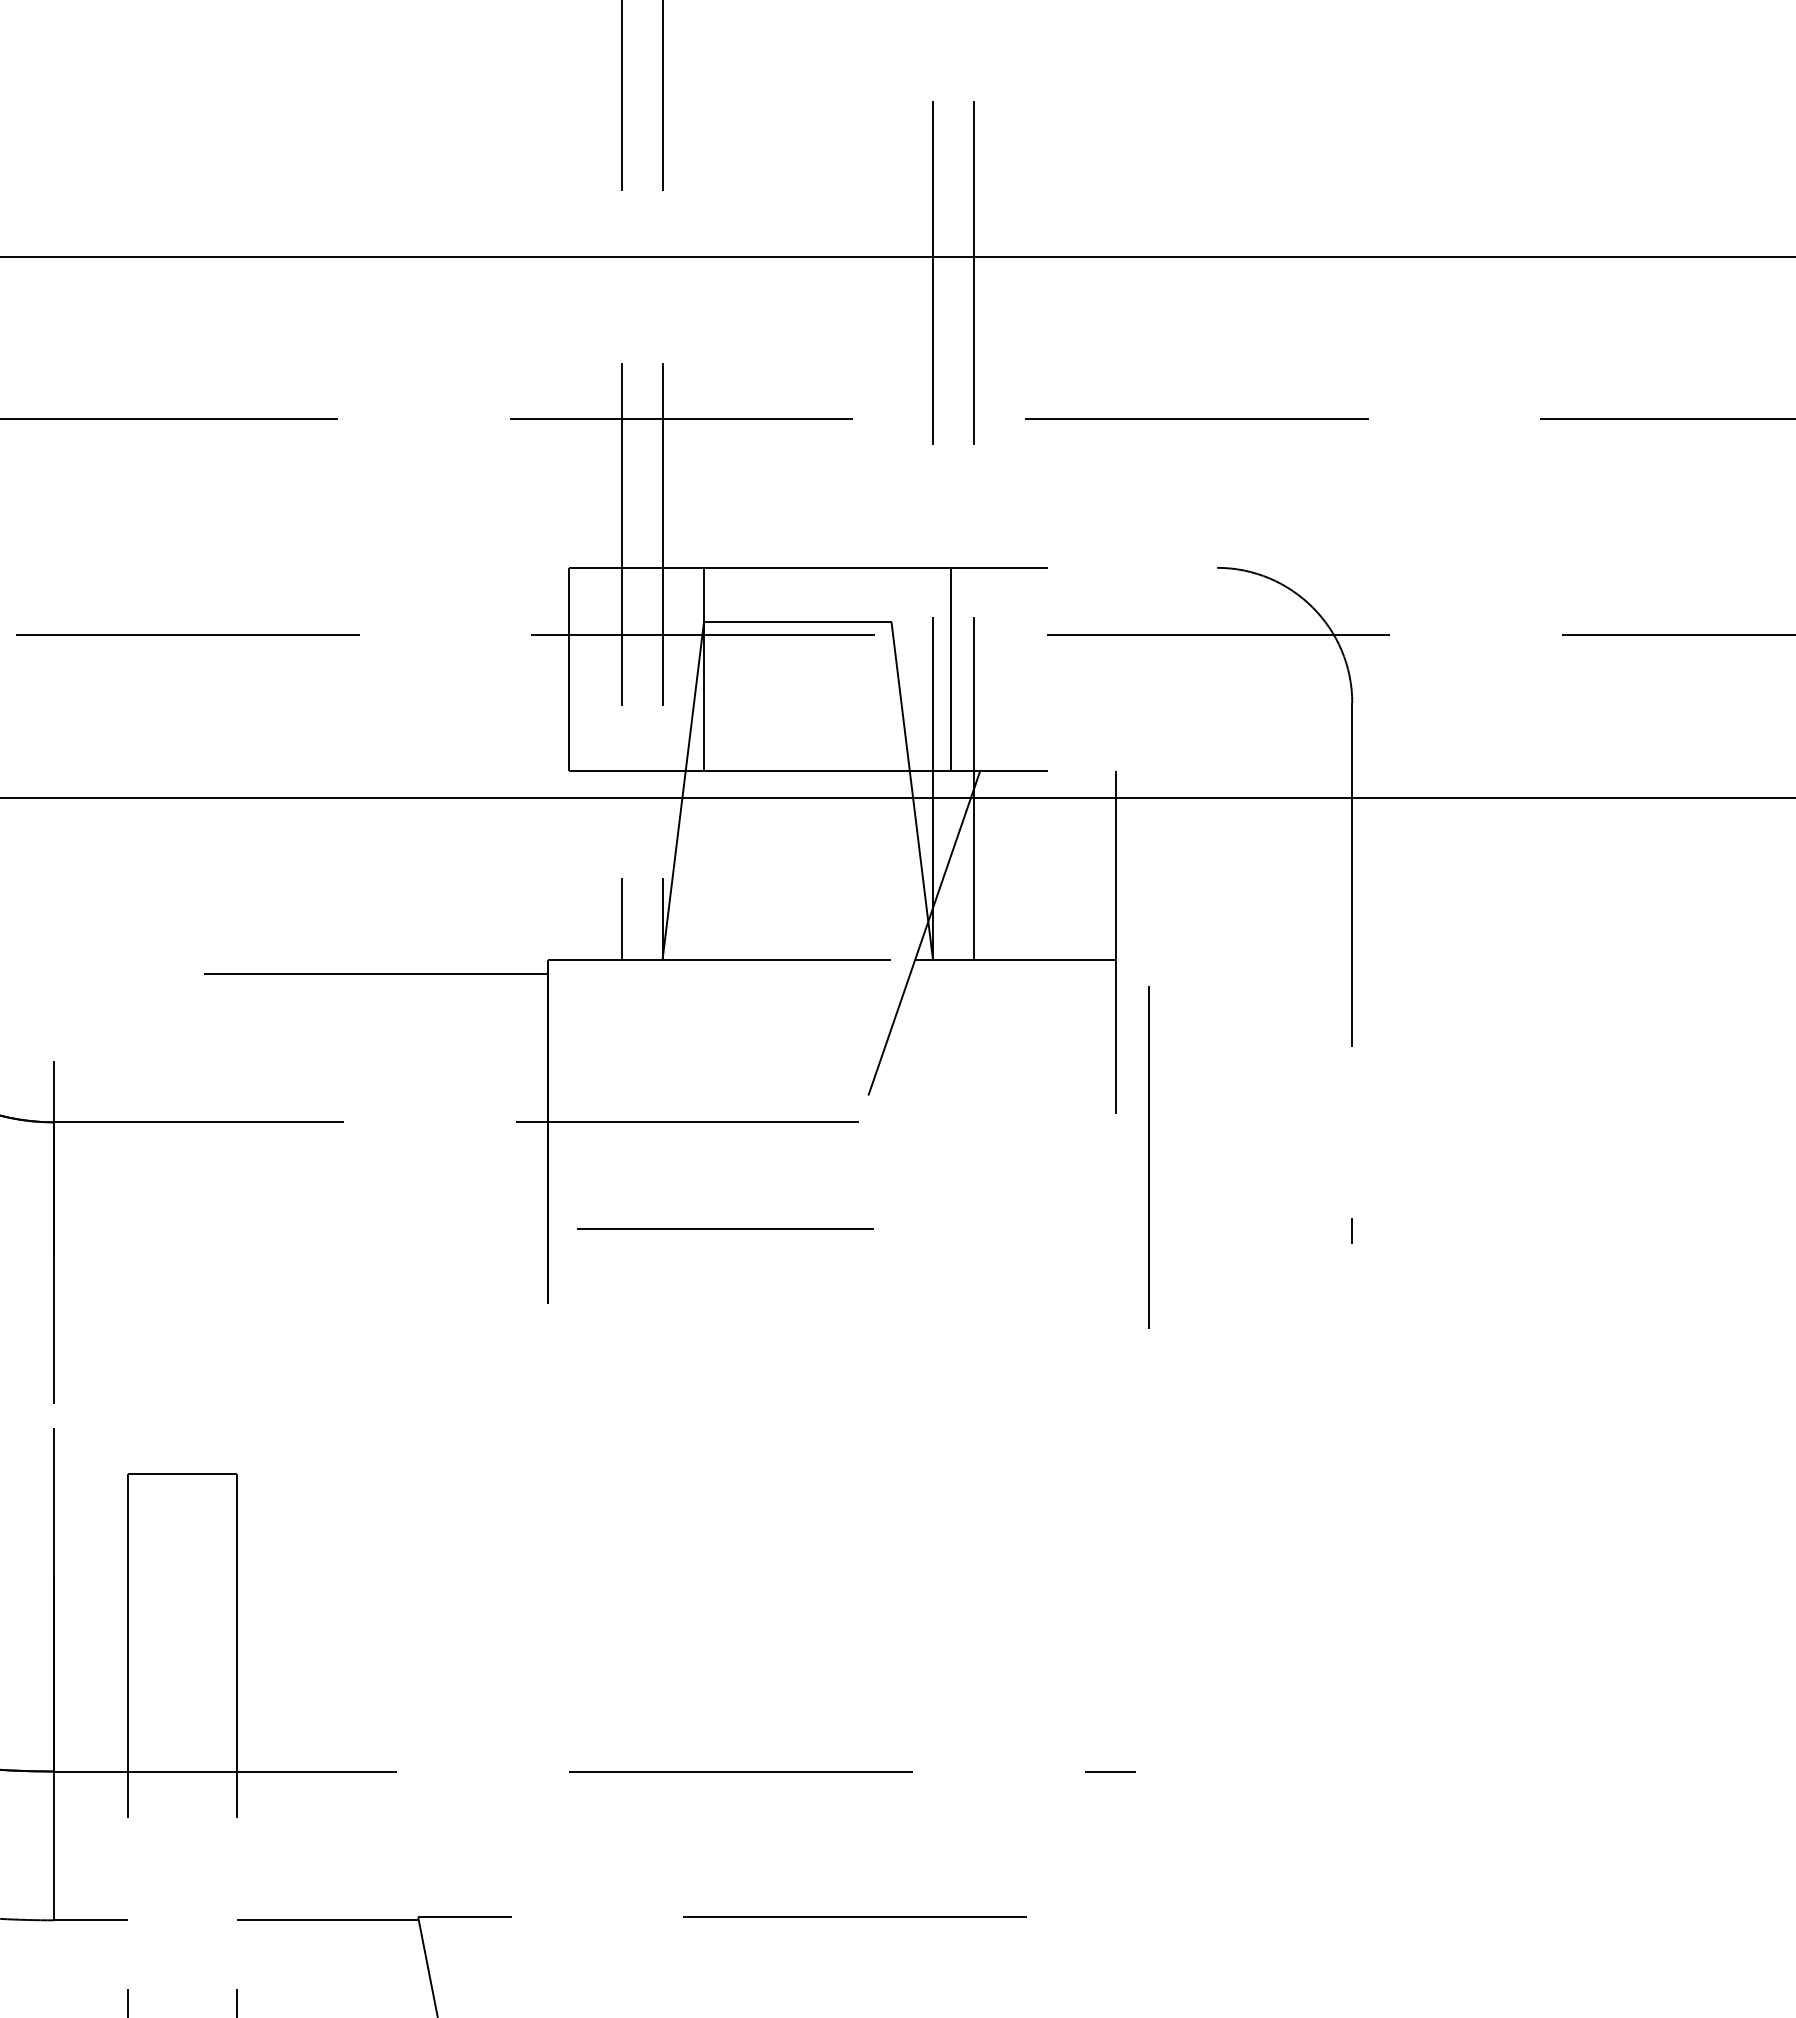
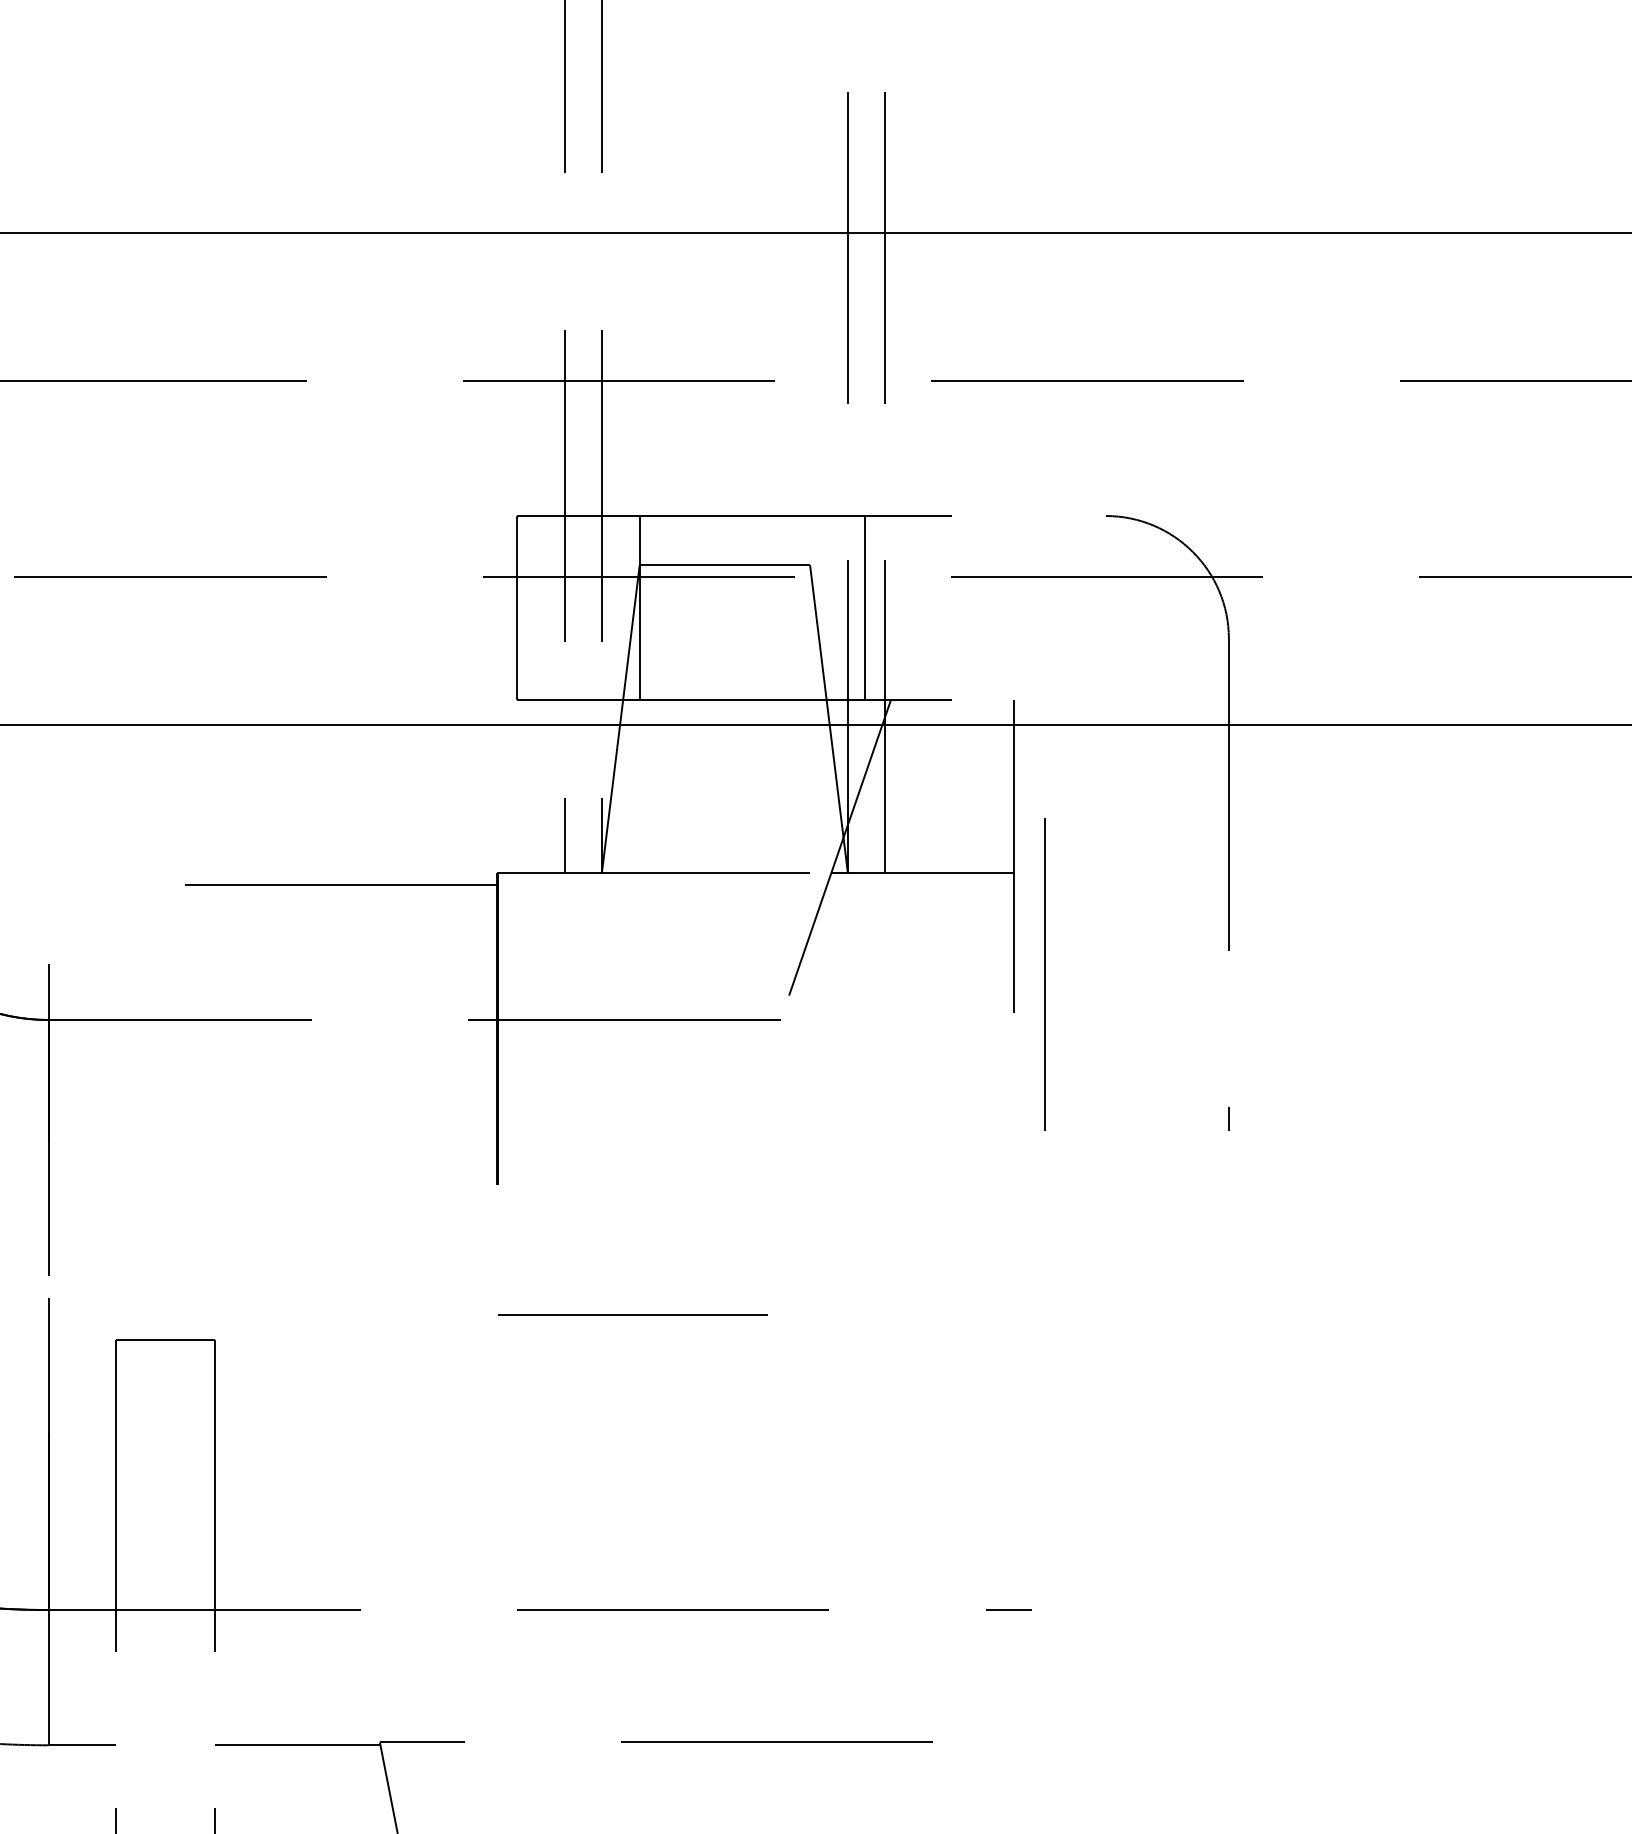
line: (1148, 1157) -> (1043, 974), moved
line: (725, 1228) -> (632, 1314), moved

